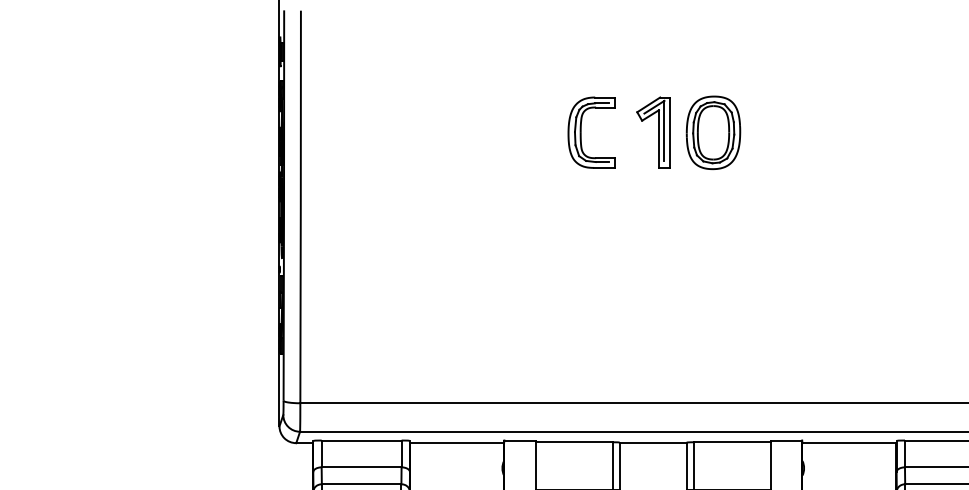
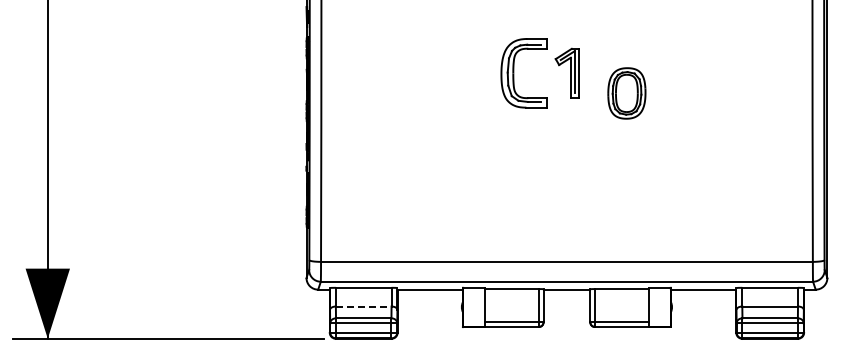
part: (590, 132) -> (523, 73), size x1.4
part: (712, 132) -> (626, 93), moved
line: (361, 467) -> (363, 306), solid -> dashed

